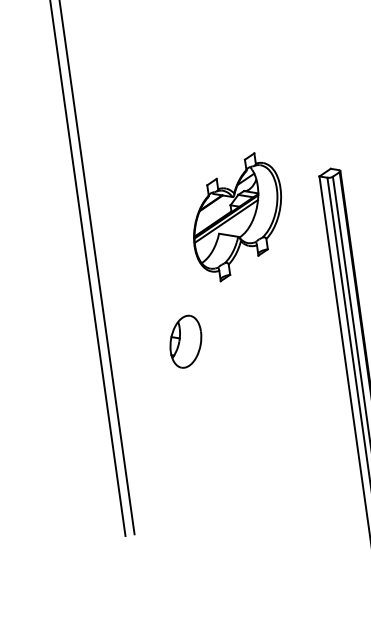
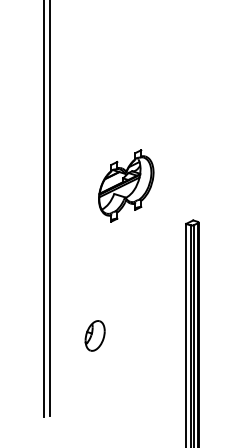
part: (237, 216) -> (126, 185), moved
part: (184, 341) -> (94, 335), moved

